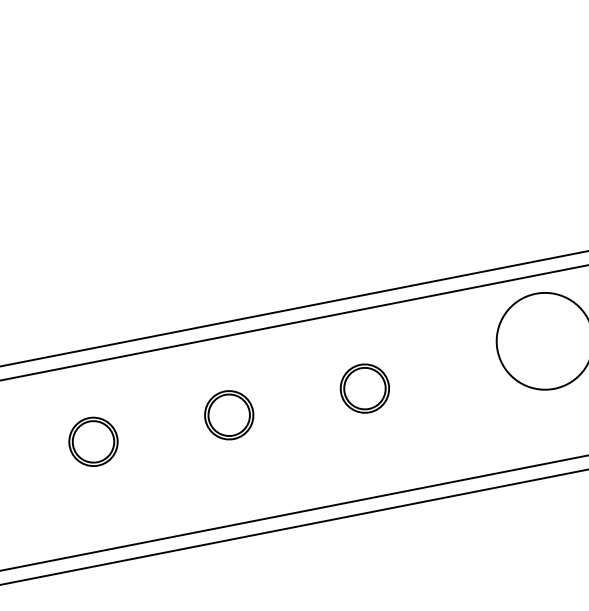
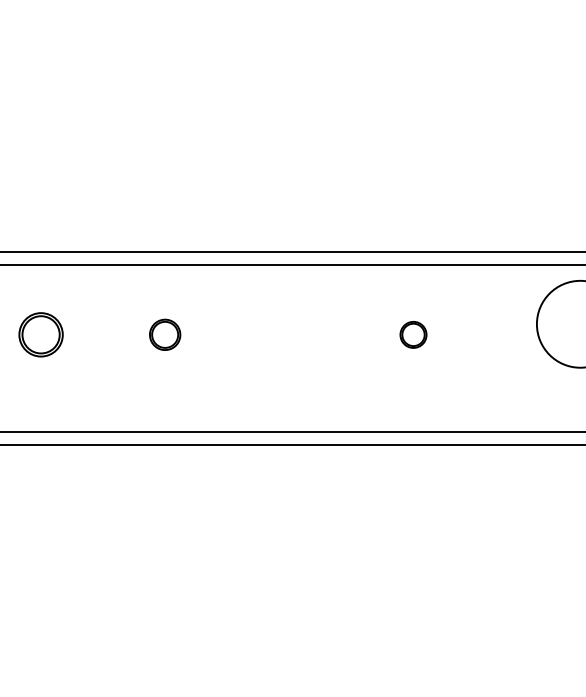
part: (364, 388) -> (413, 334), size x0.6
part: (228, 415) -> (288, 334), removed
part: (92, 441) -> (164, 334), size x0.7

